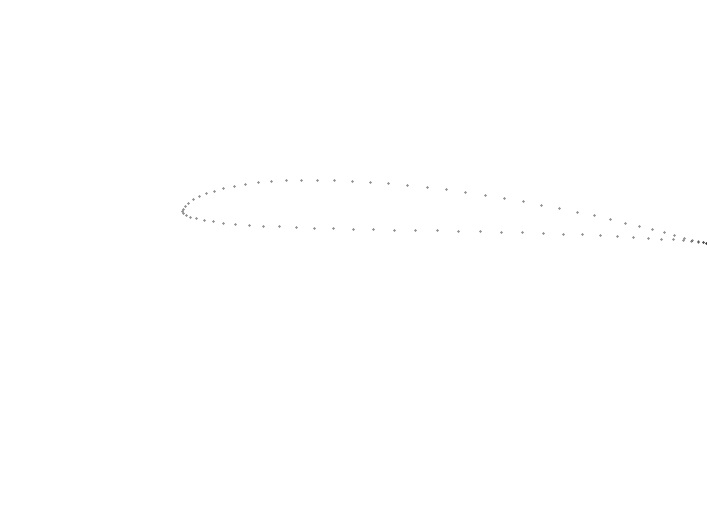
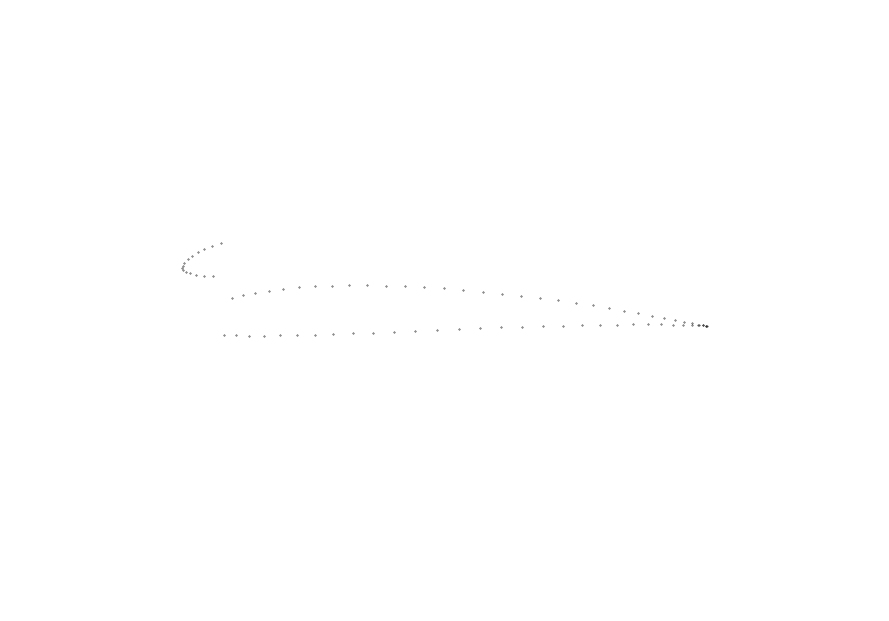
part: (199, 197) -> (198, 253), moved

